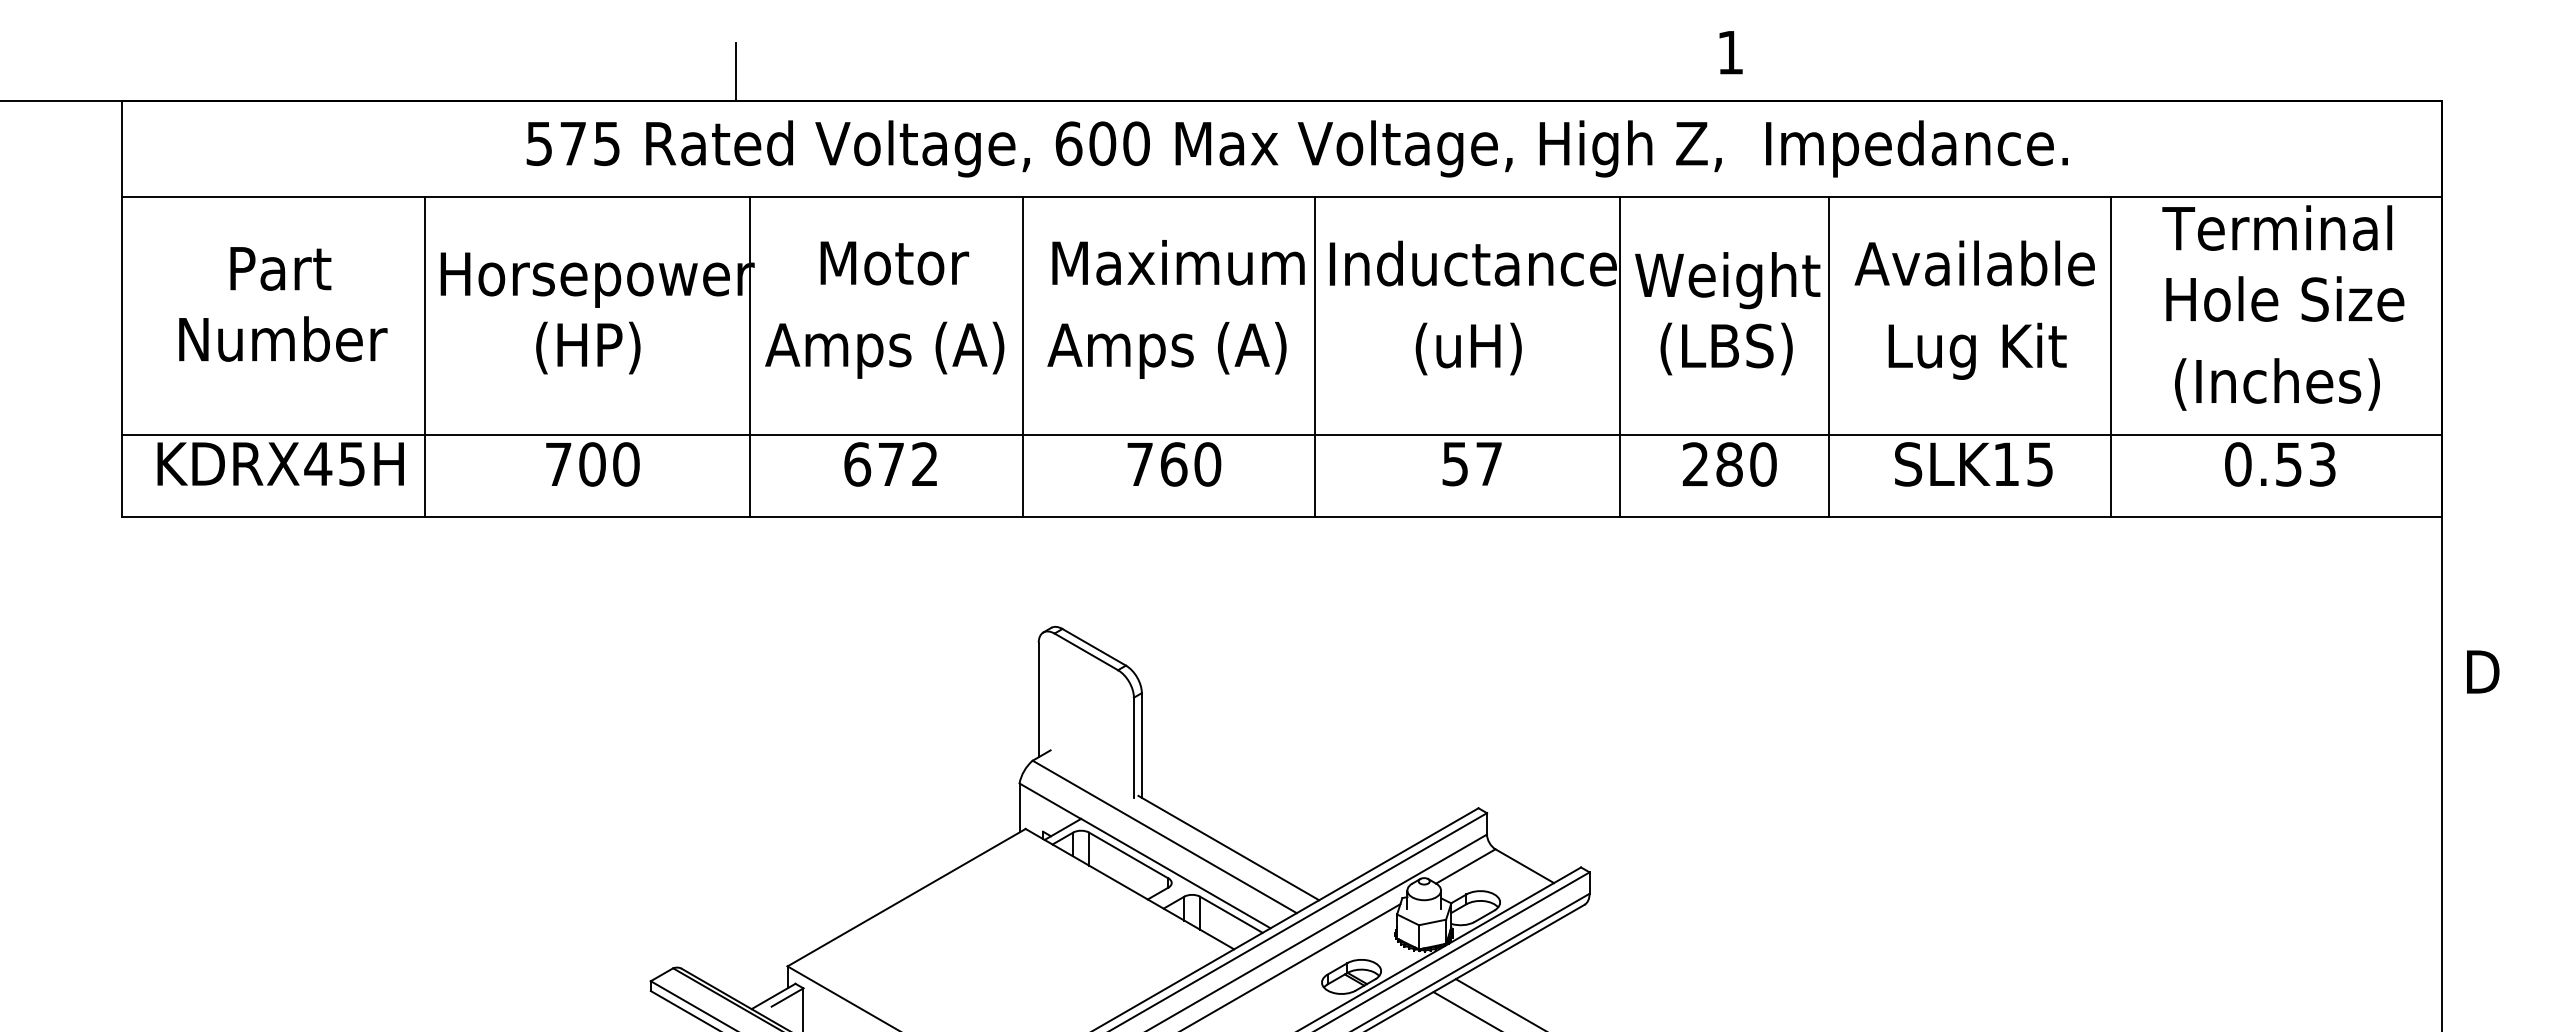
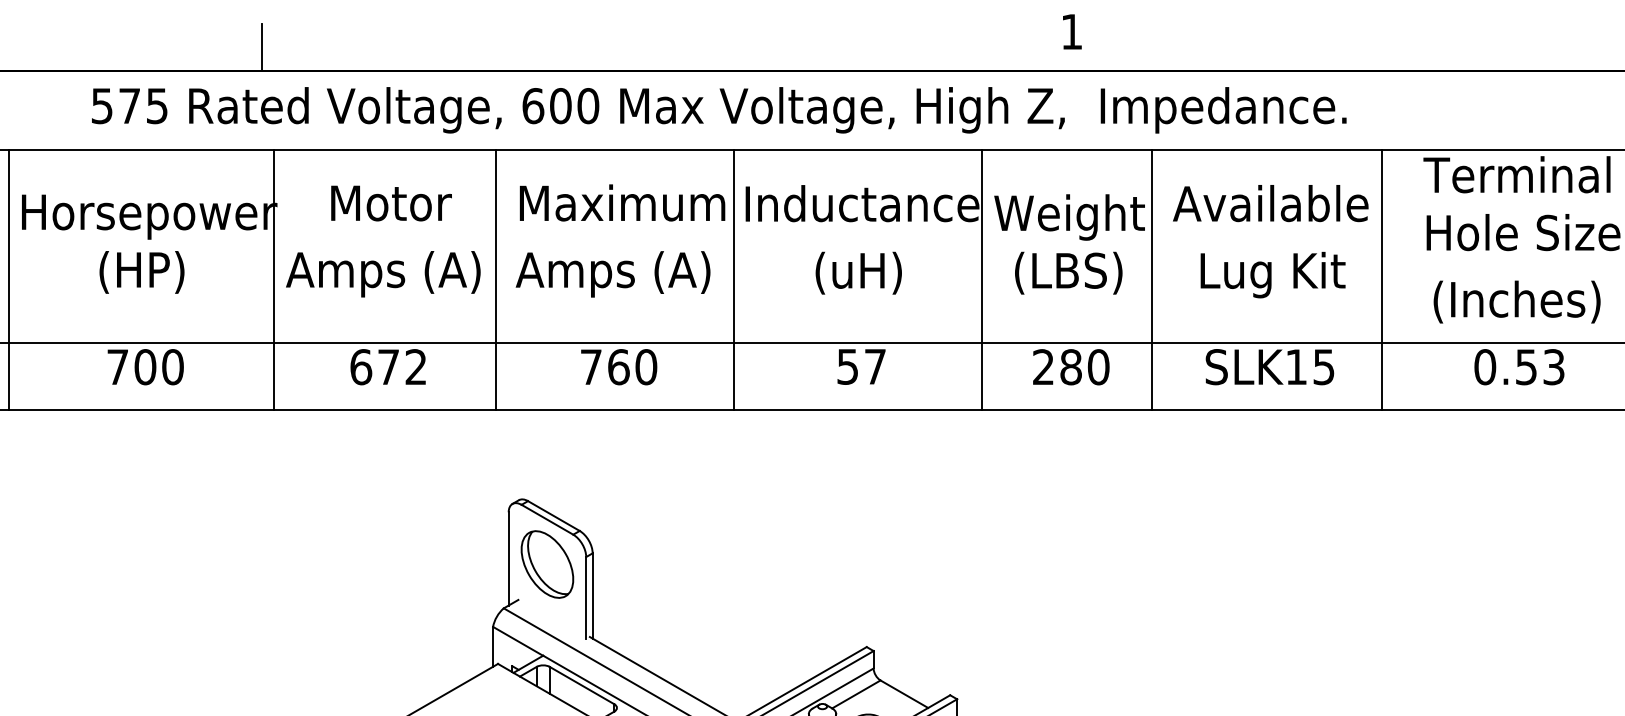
part: (1085, 706) -> (546, 564), added

